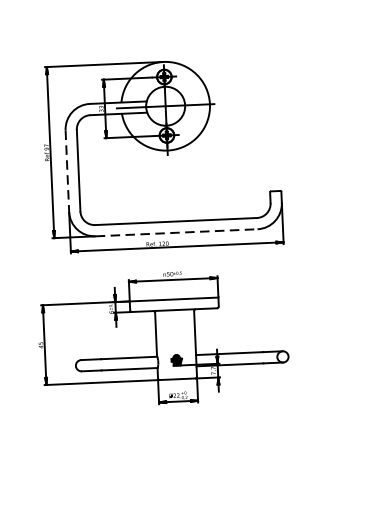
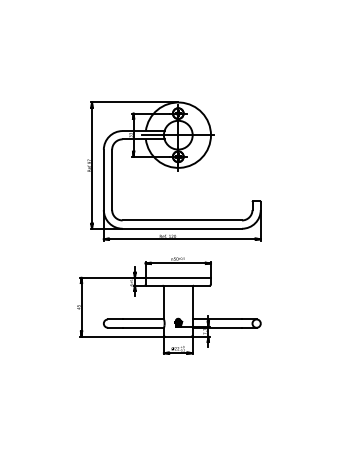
line: (66, 172) -> (103, 180), dashed -> solid
line: (176, 232) -> (182, 228), dashed -> solid

